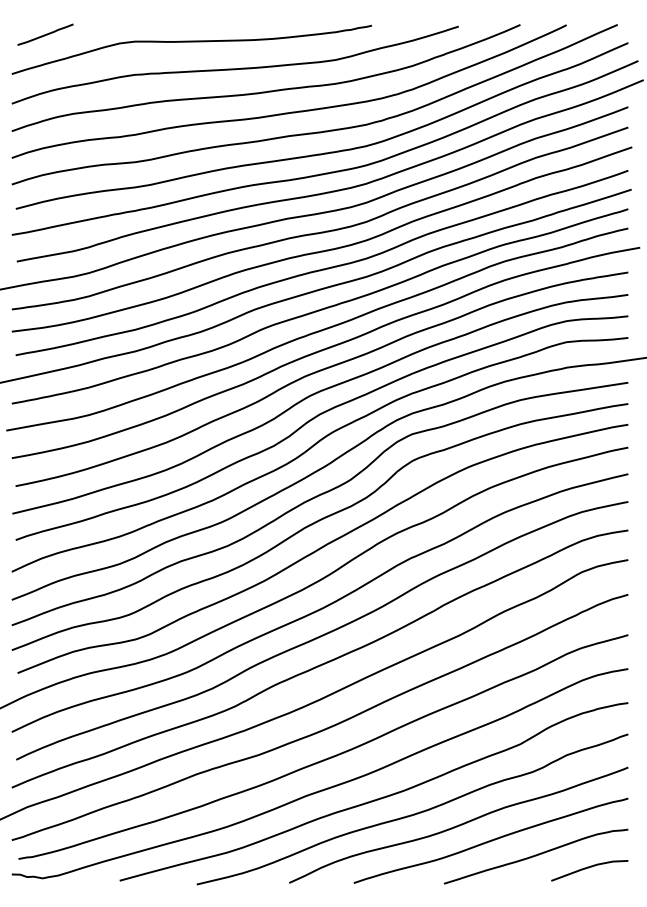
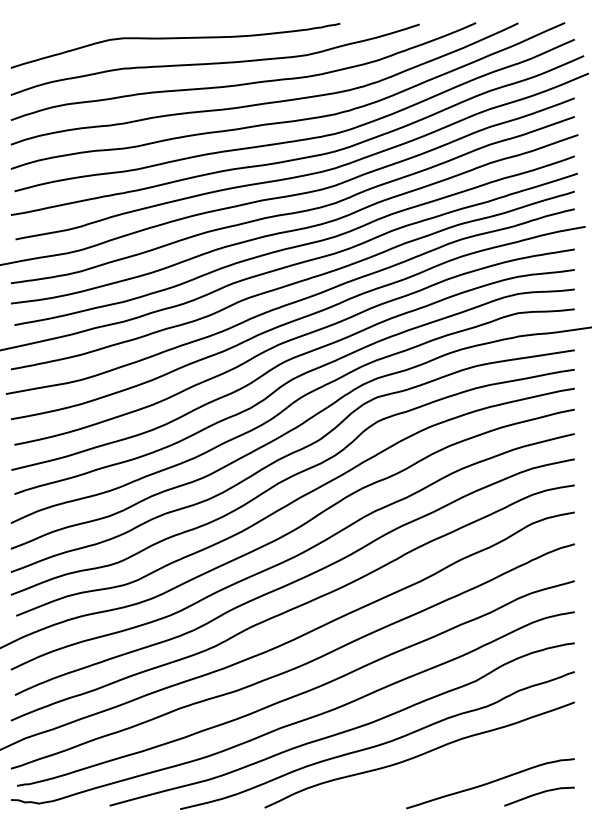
line: (45, 34) -> (41, 31), removed
curve: (490, 839) -> (448, 768), removed

